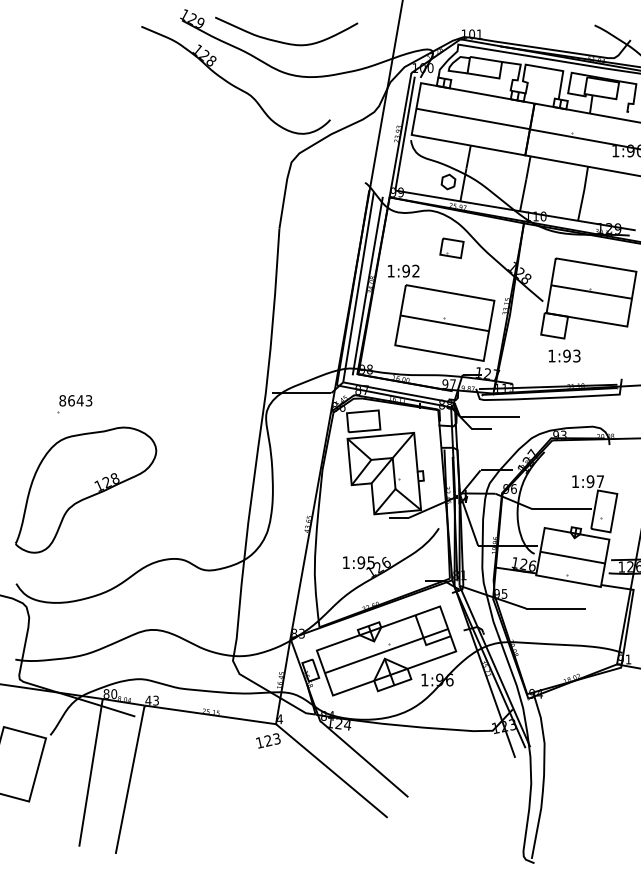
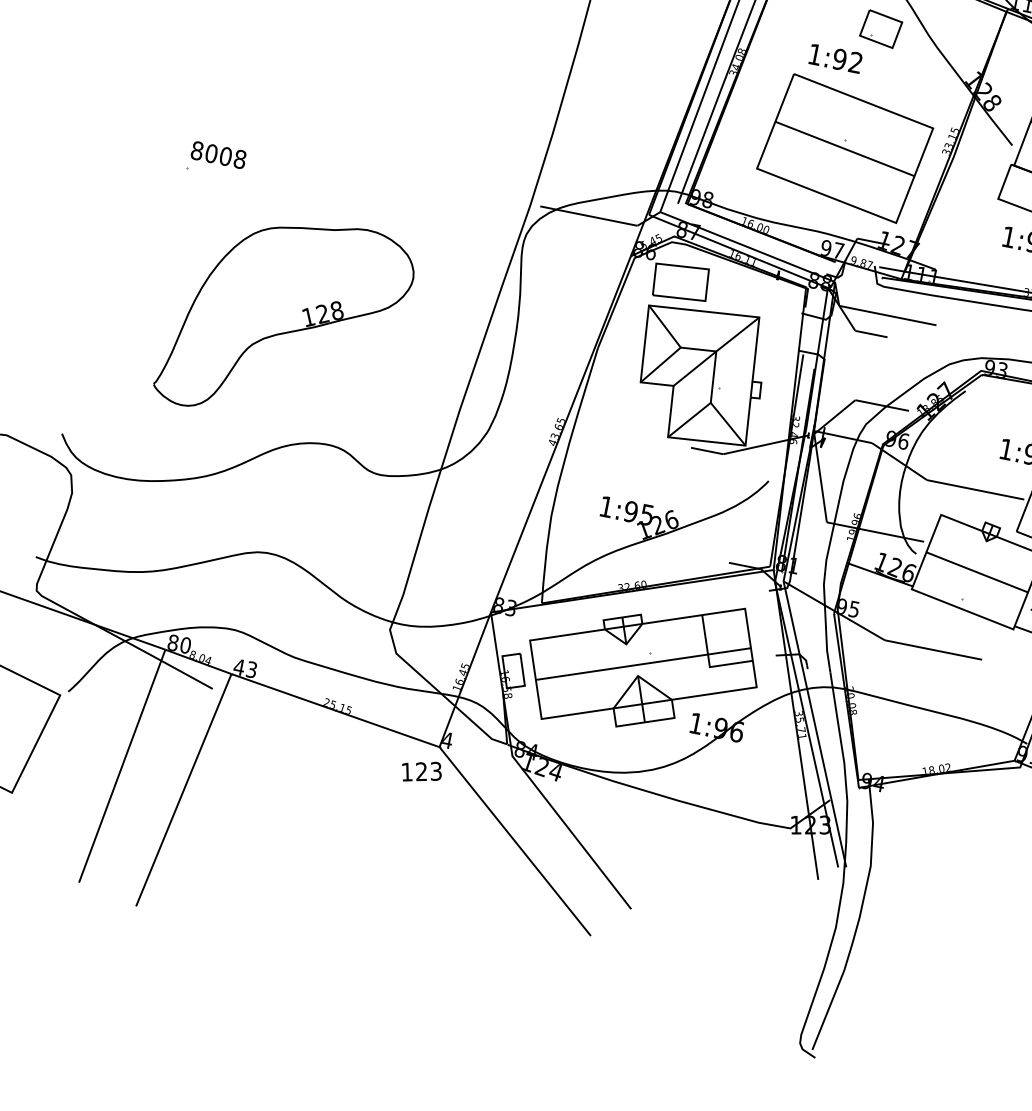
text: (403, 270) -> (835, 57), moved
text: (80, 400) -> (226, 156), 8643 -> 8008
part: (86, 489) -> (286, 319), moved

